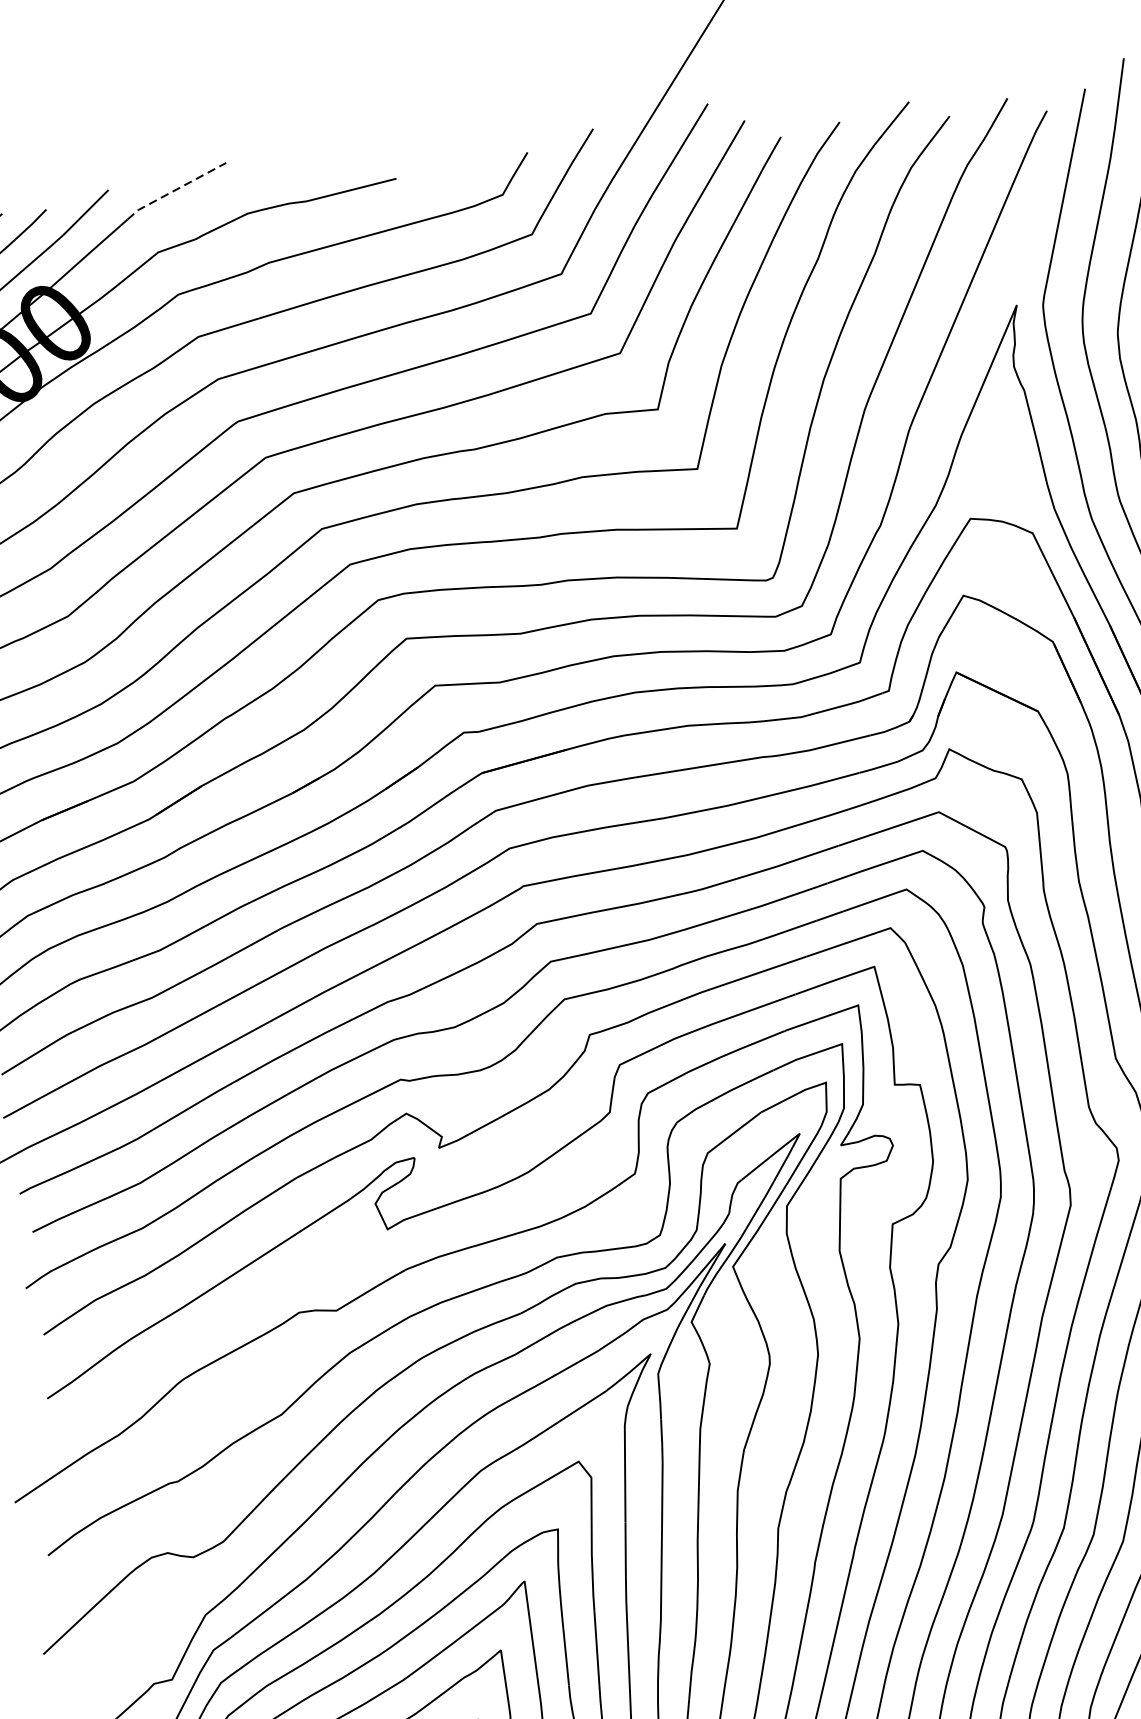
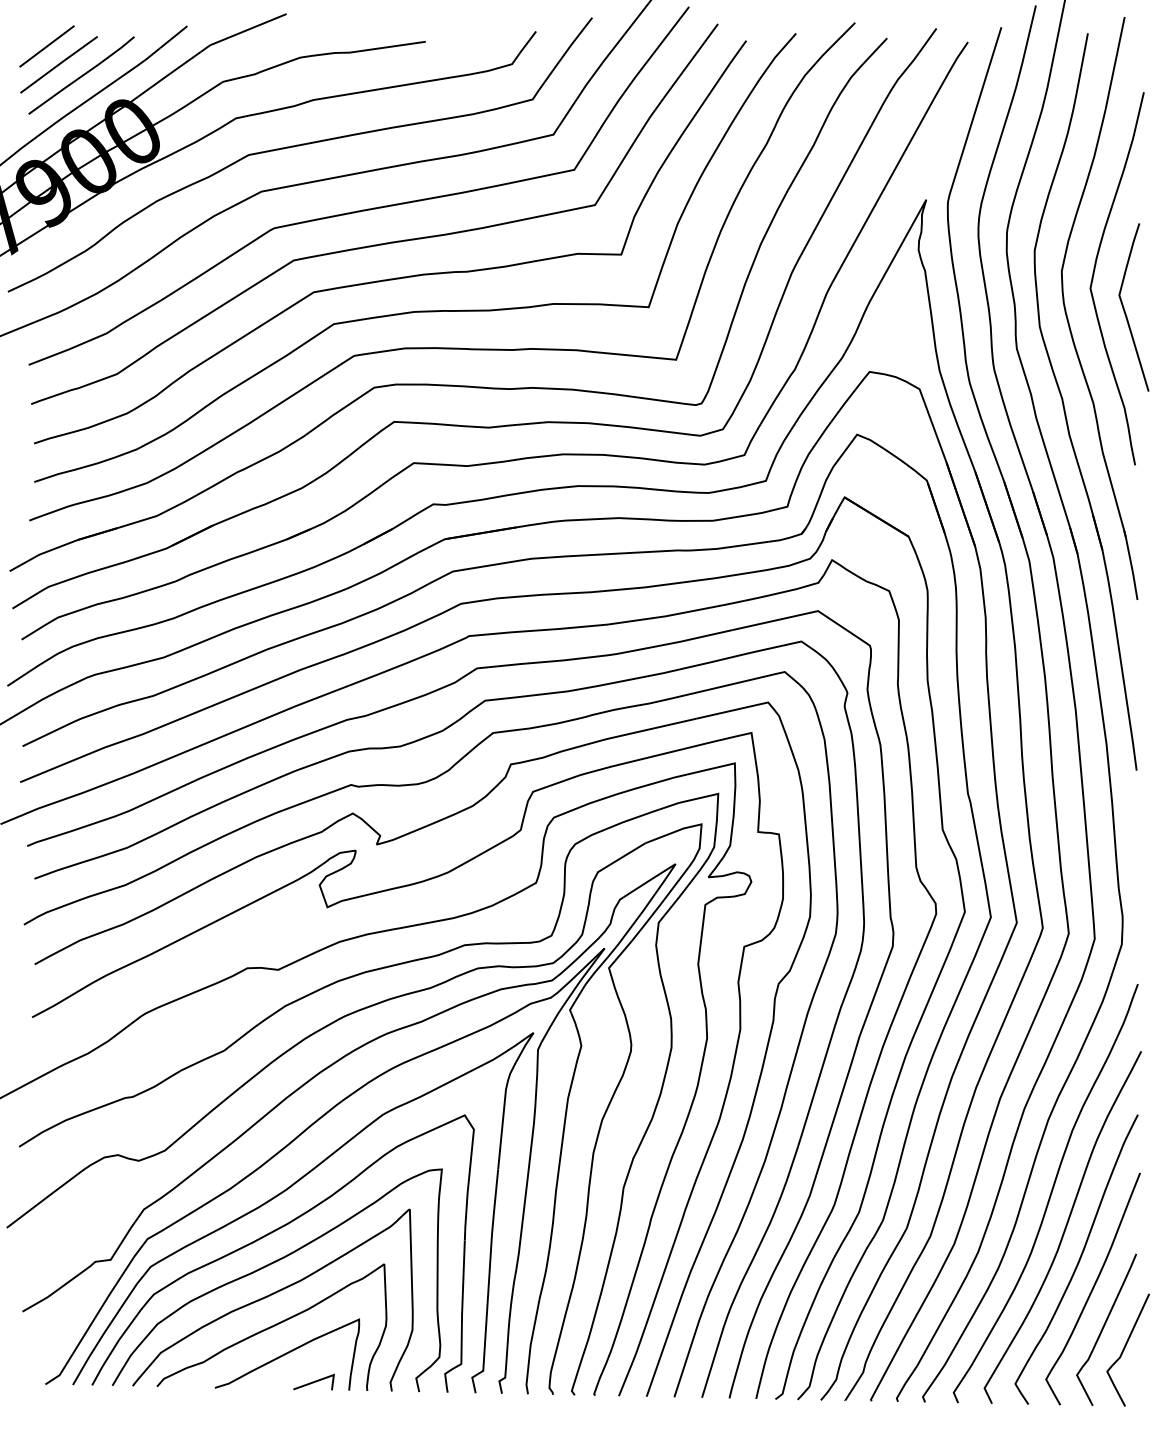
line: (175, 190) -> (242, 32), dashed -> solid

